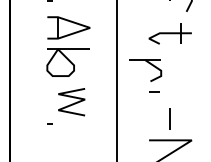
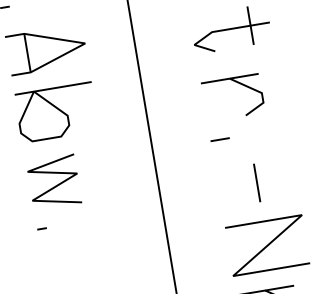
part: (149, 64) -> (238, 85), moved
curve: (72, 103) -> (55, 184), moved

